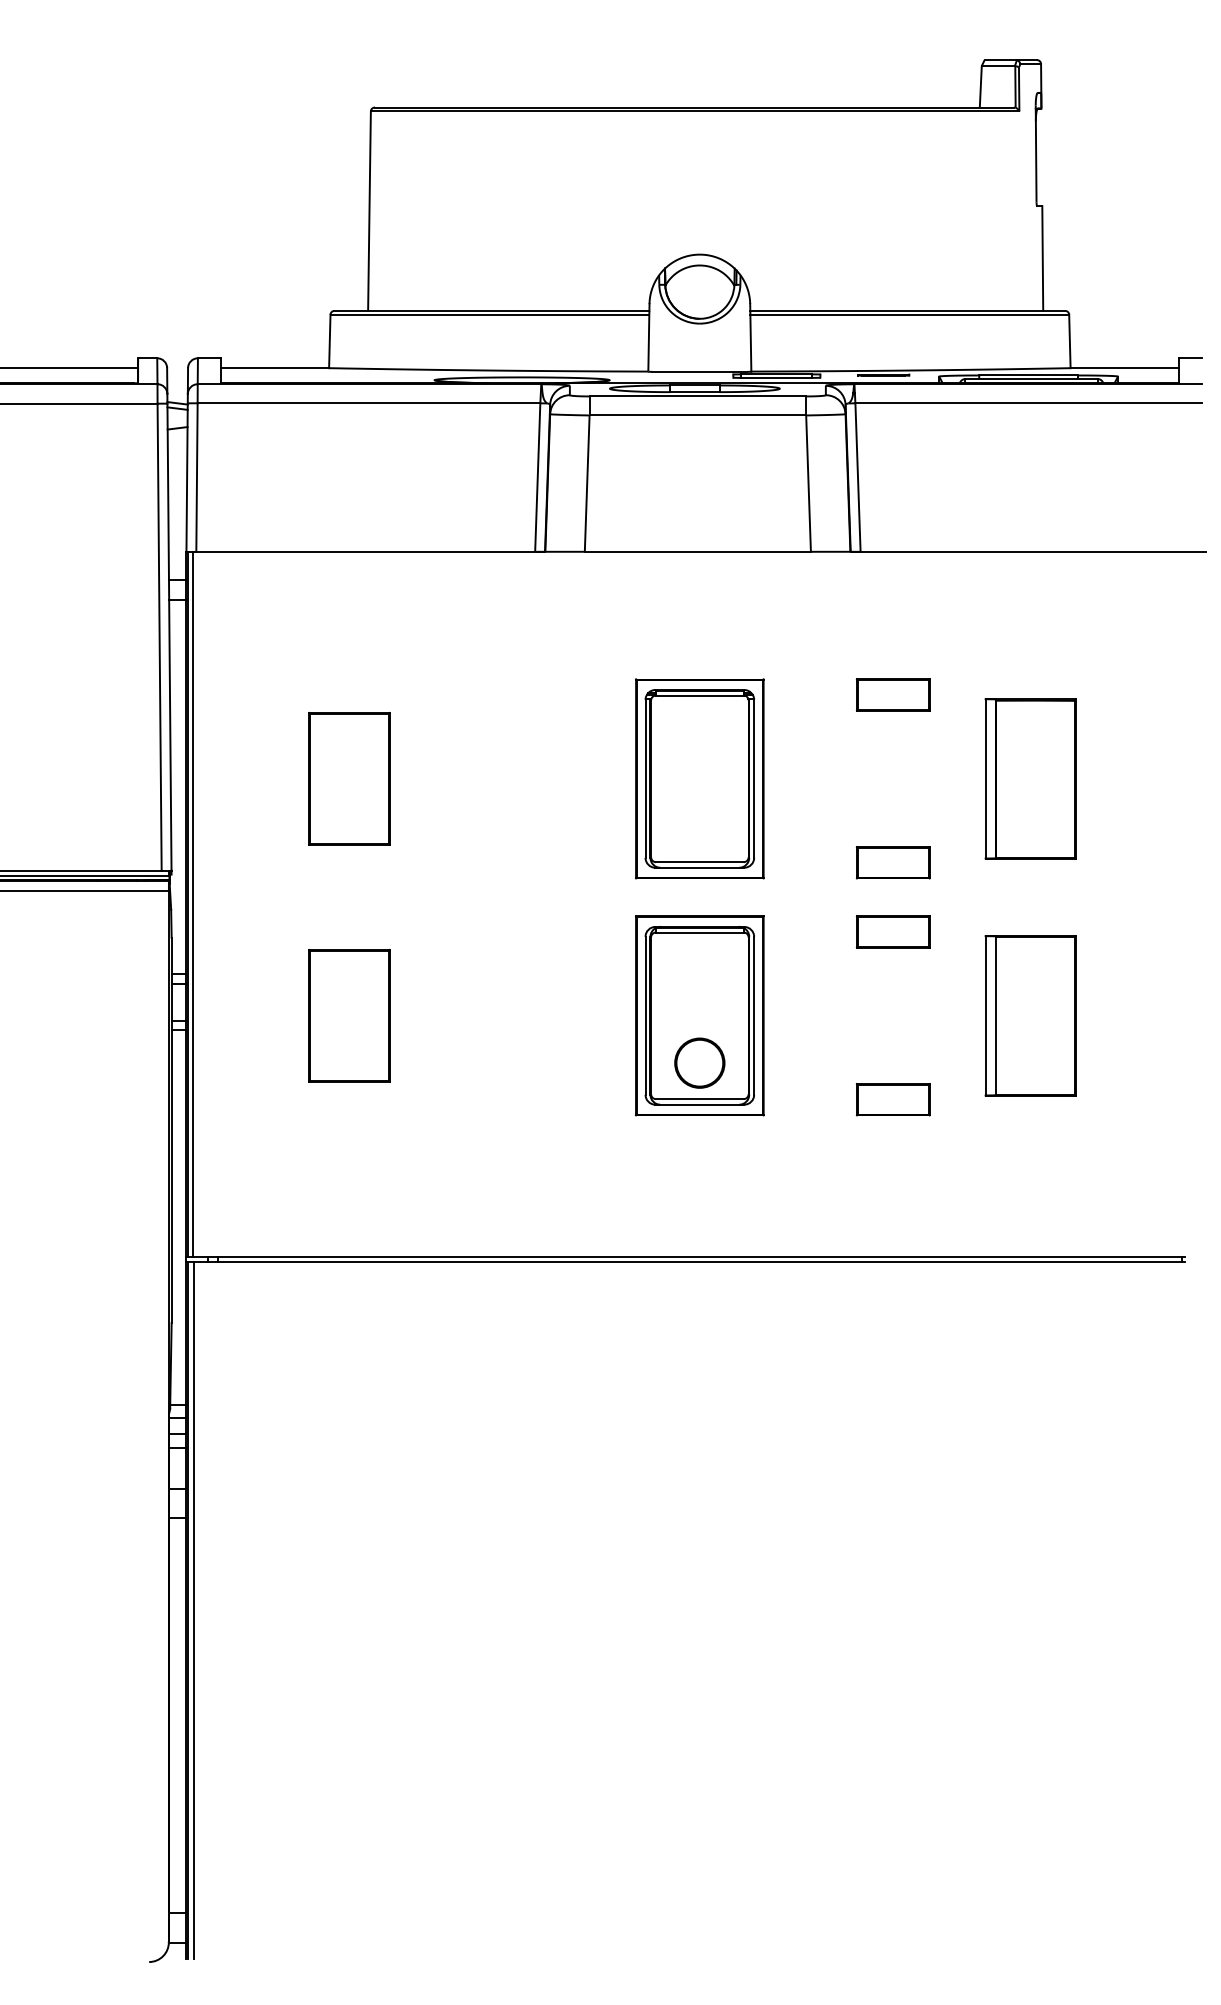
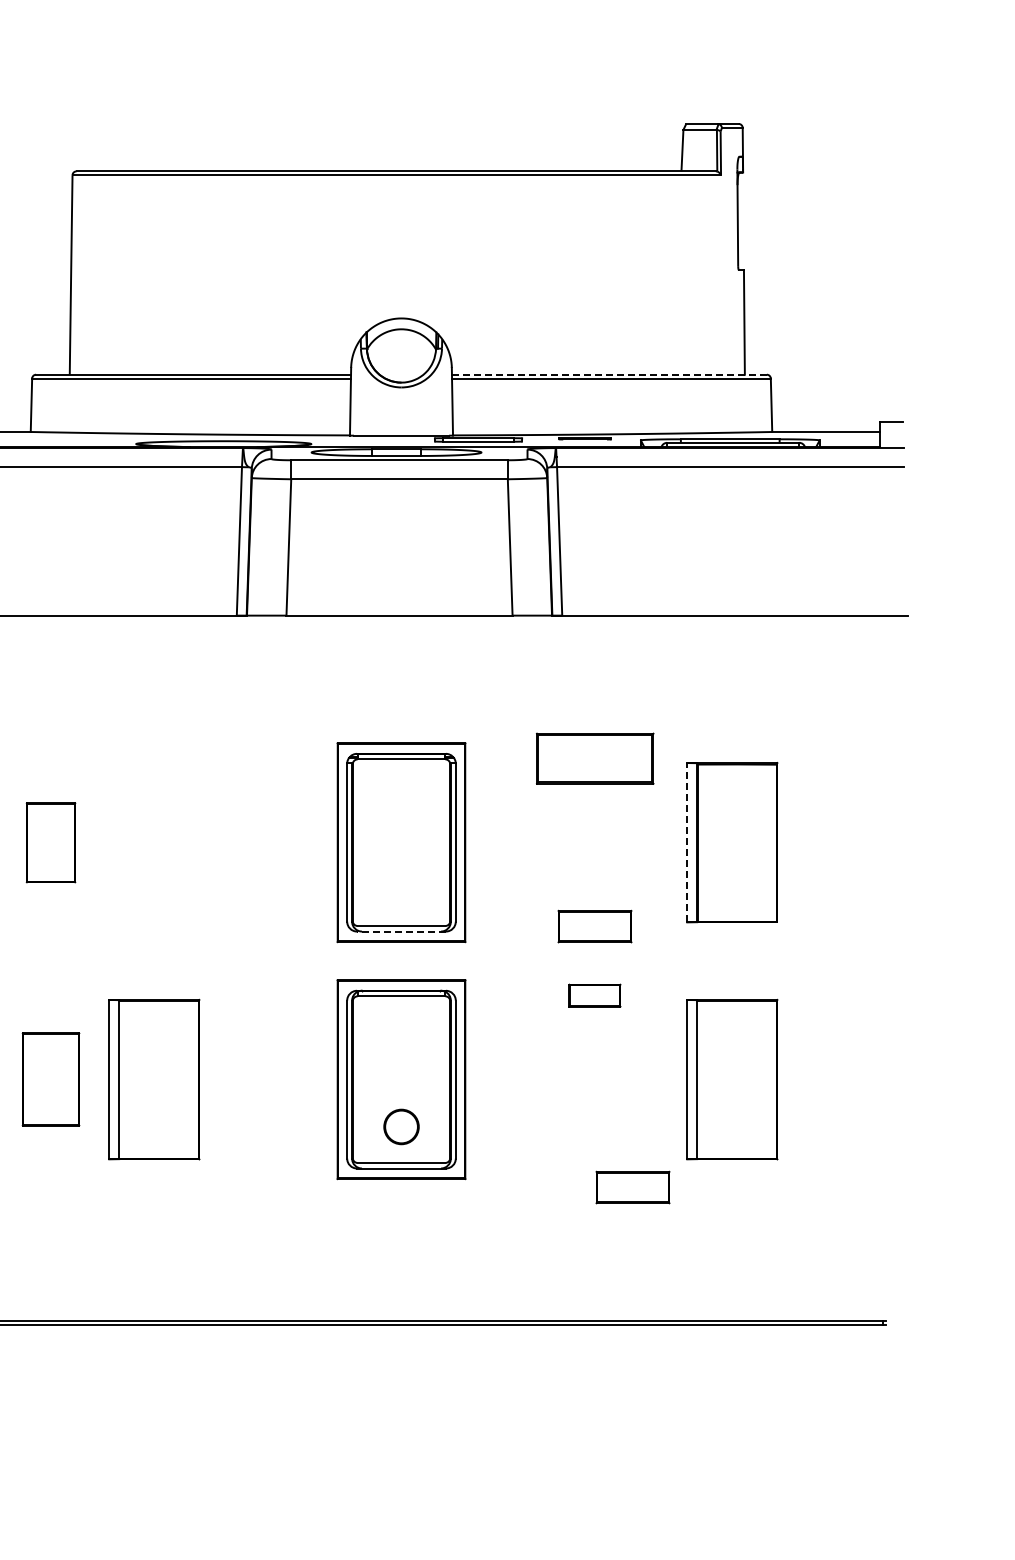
line: (908, 310) -> (610, 374), solid -> dashed
part: (892, 694) -> (594, 758), size x1.6
part: (349, 778) -> (51, 842), size x0.6
line: (985, 778) -> (687, 842), solid -> dashed
line: (699, 867) -> (401, 931), solid -> dashed
part: (892, 931) -> (594, 995), size x0.7
part: (349, 1015) -> (51, 1079), size x0.7
part: (452, 1015) -> (154, 1079), added
circle: (699, 1062) -> (401, 1126), size x0.7
part: (892, 1099) -> (632, 1187), moved

